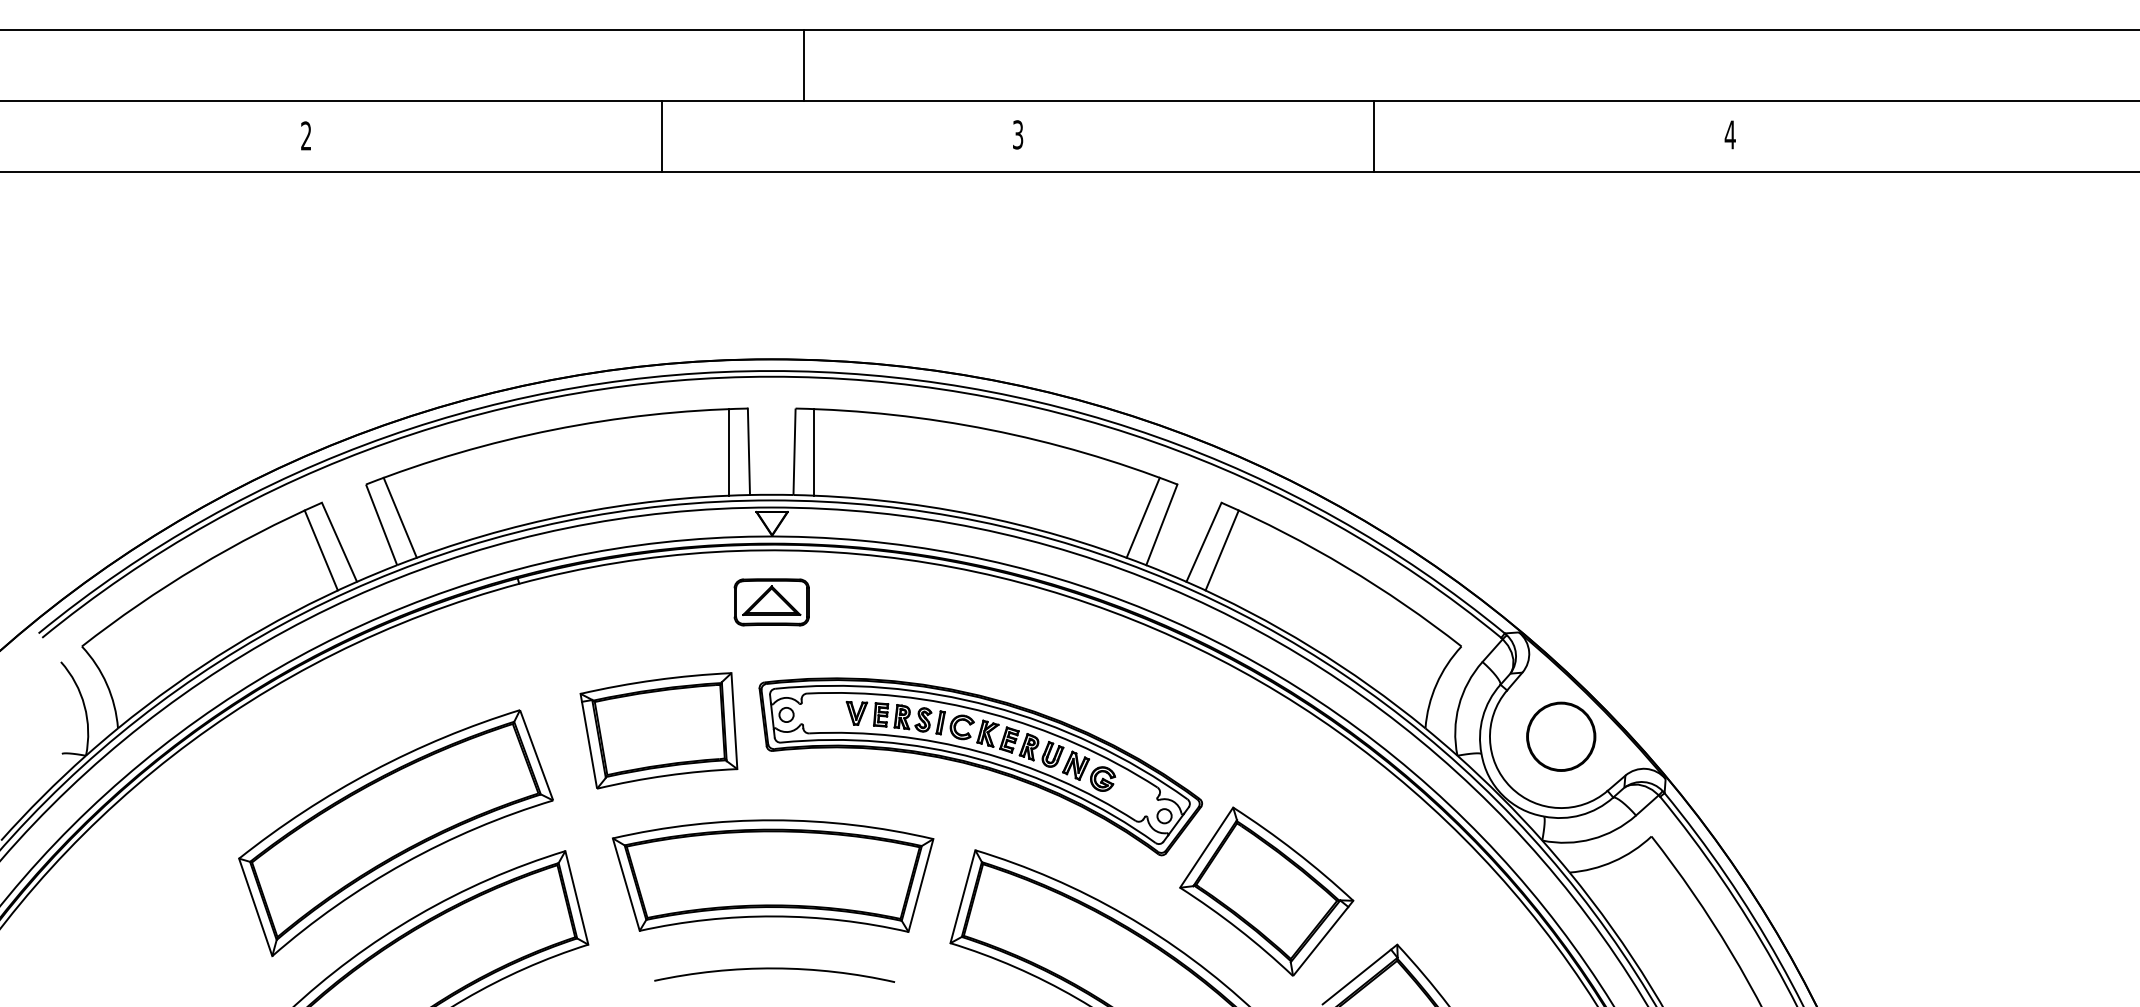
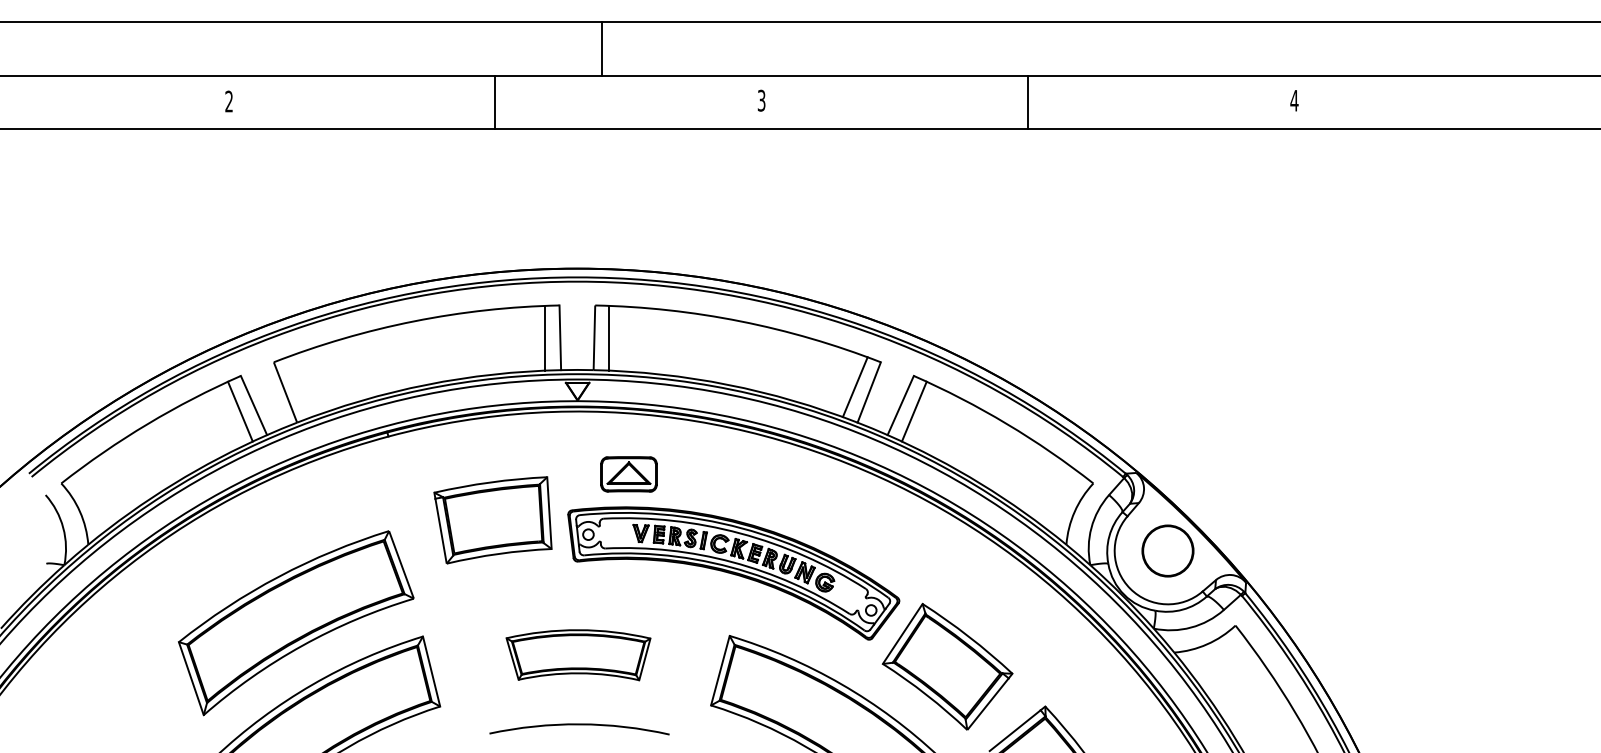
line: (399, 517) -> (298, 386), removed
part: (771, 602) -> (628, 474), moved
part: (658, 730) -> (492, 520), moved
part: (773, 875) -> (578, 654), size x0.6

